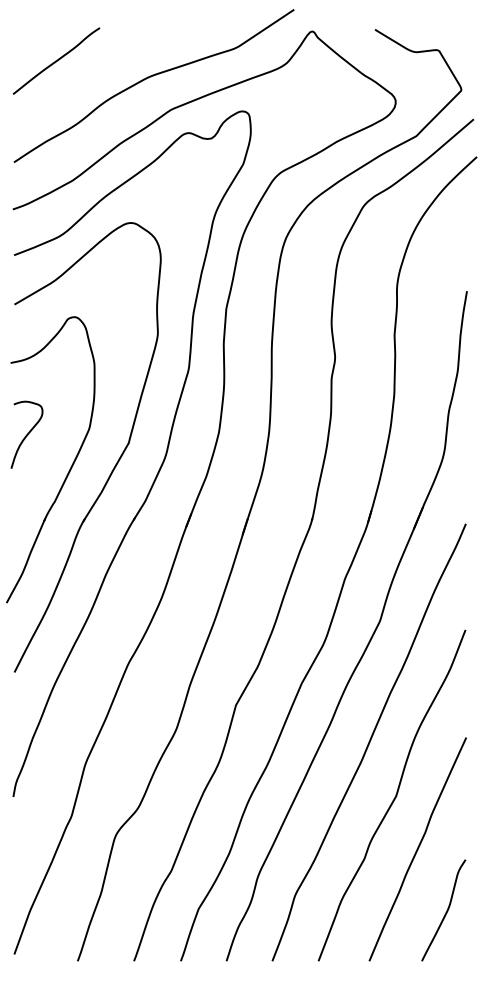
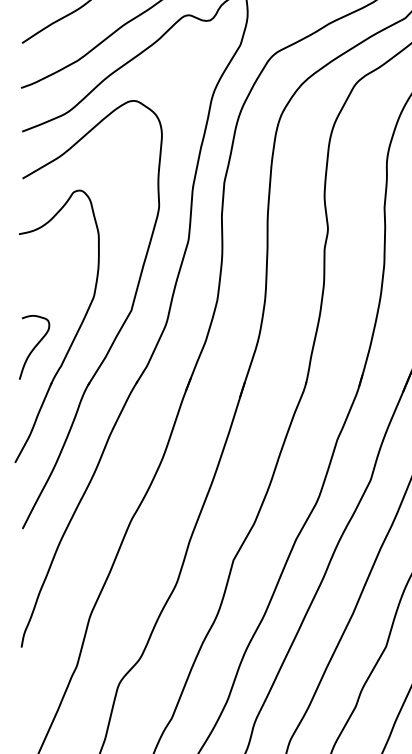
curve: (26, 434) -> (34, 347), moved

